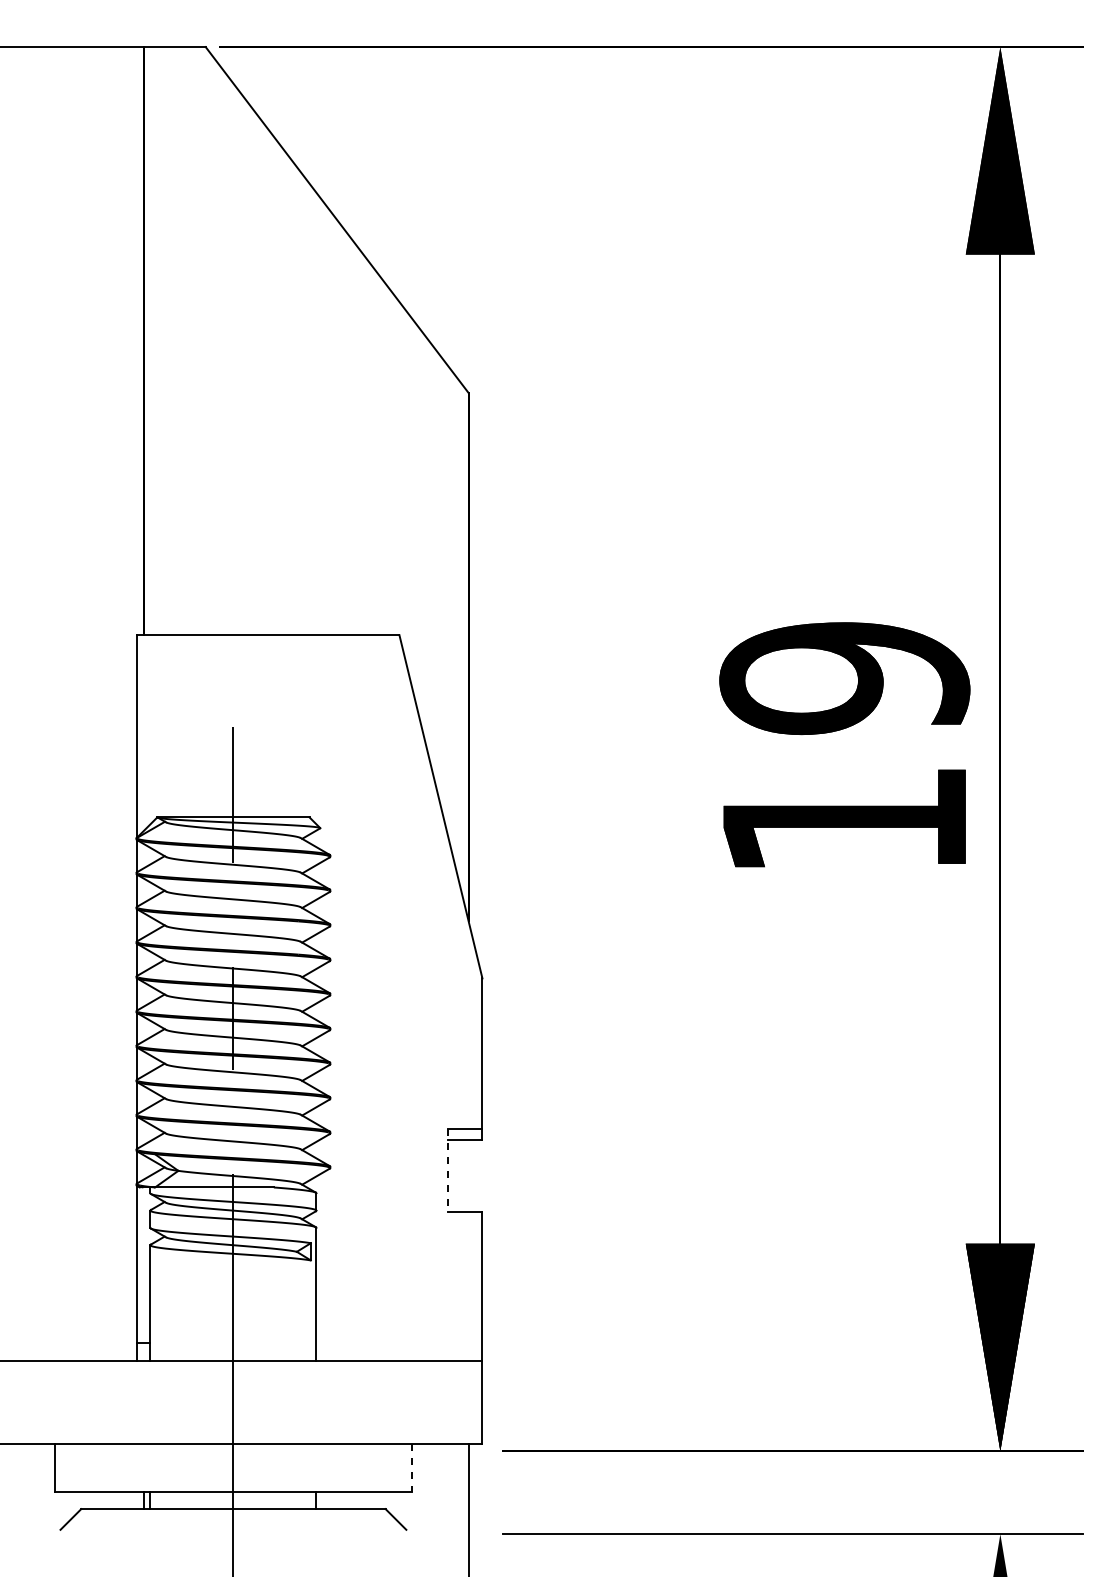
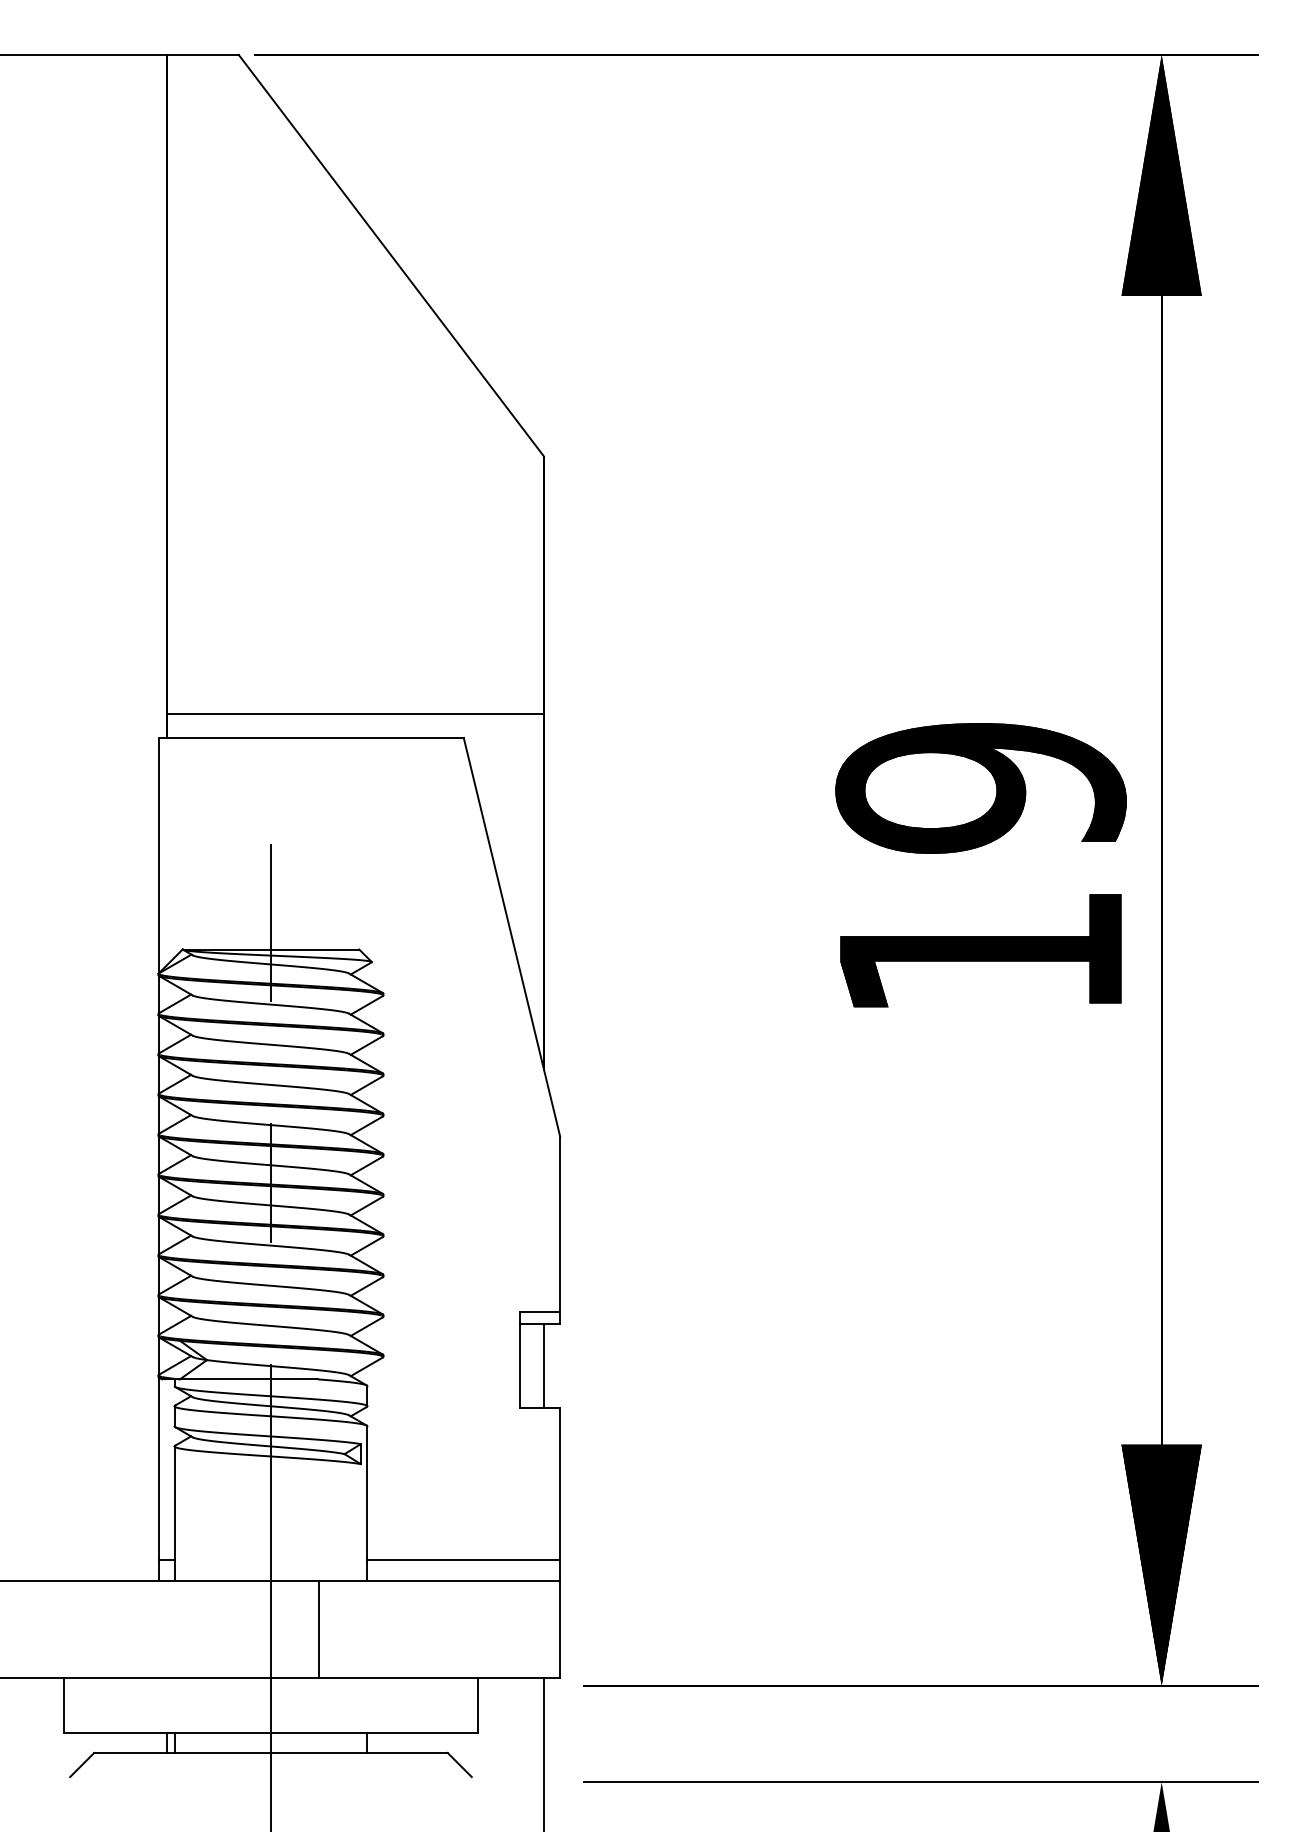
line: (306, 614) -> (355, 713), added
line: (448, 1170) -> (520, 1359), dashed -> solid
line: (468, 1175) -> (544, 1365), added
line: (399, 1343) -> (463, 1560), added
line: (275, 1402) -> (319, 1629), added
line: (412, 1468) -> (478, 1705), dashed -> solid

